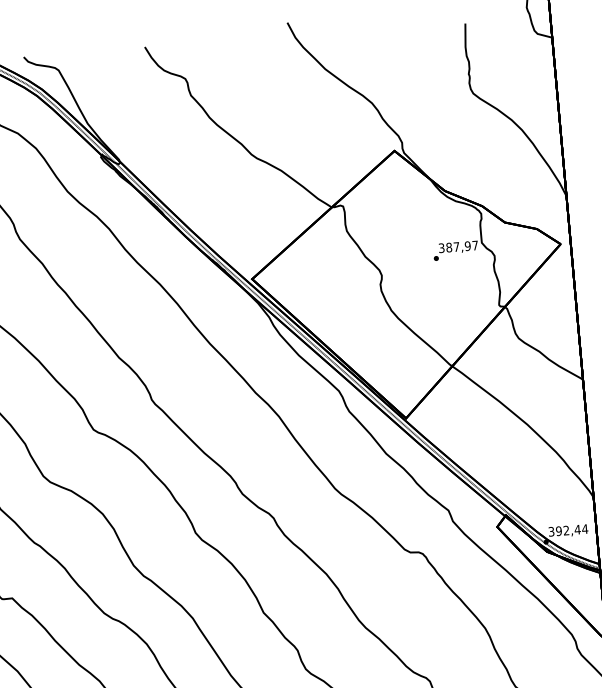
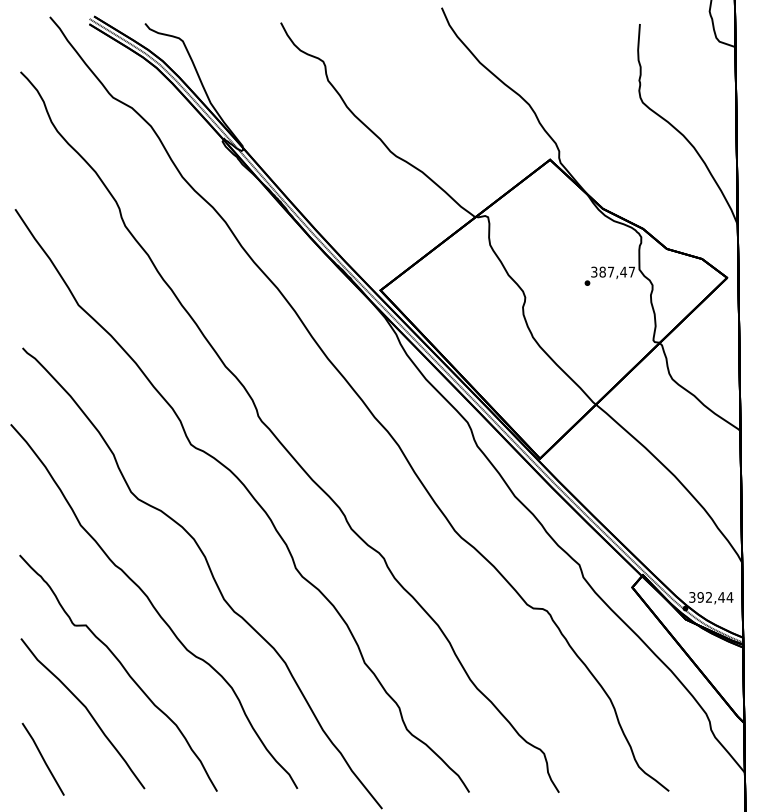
text: (467, 245) -> (623, 271), 387,97 -> 387,47

